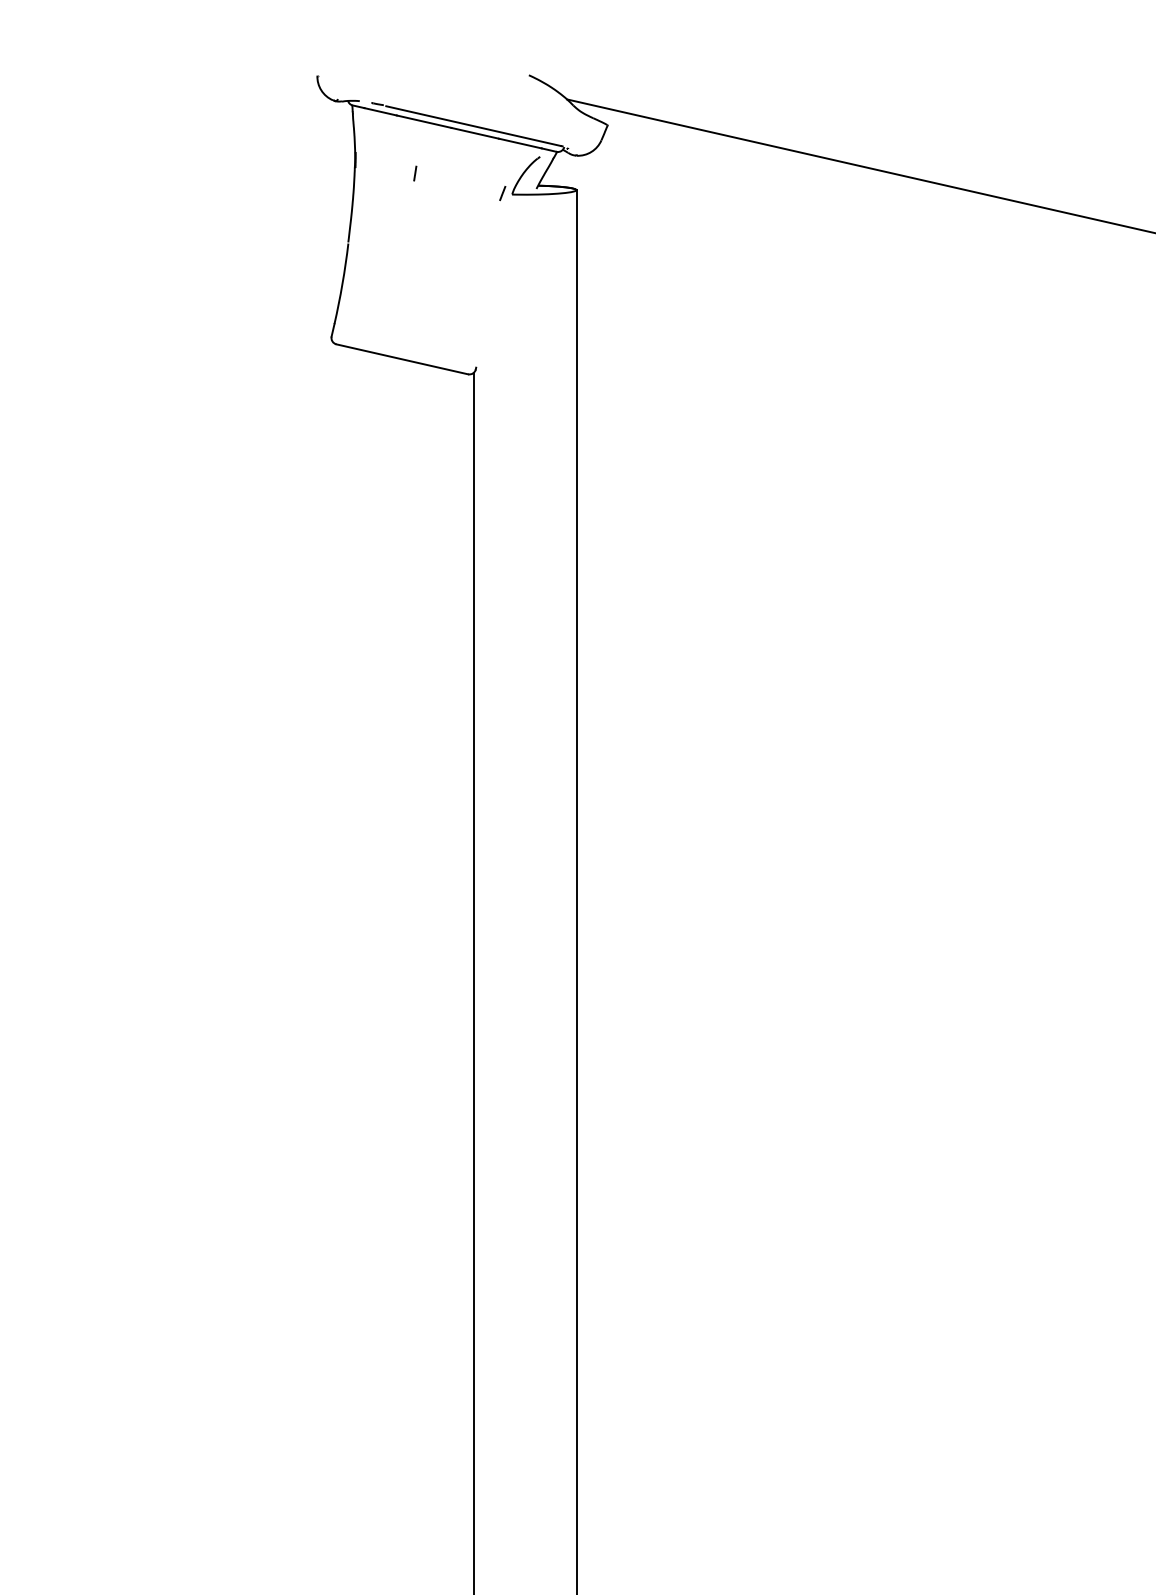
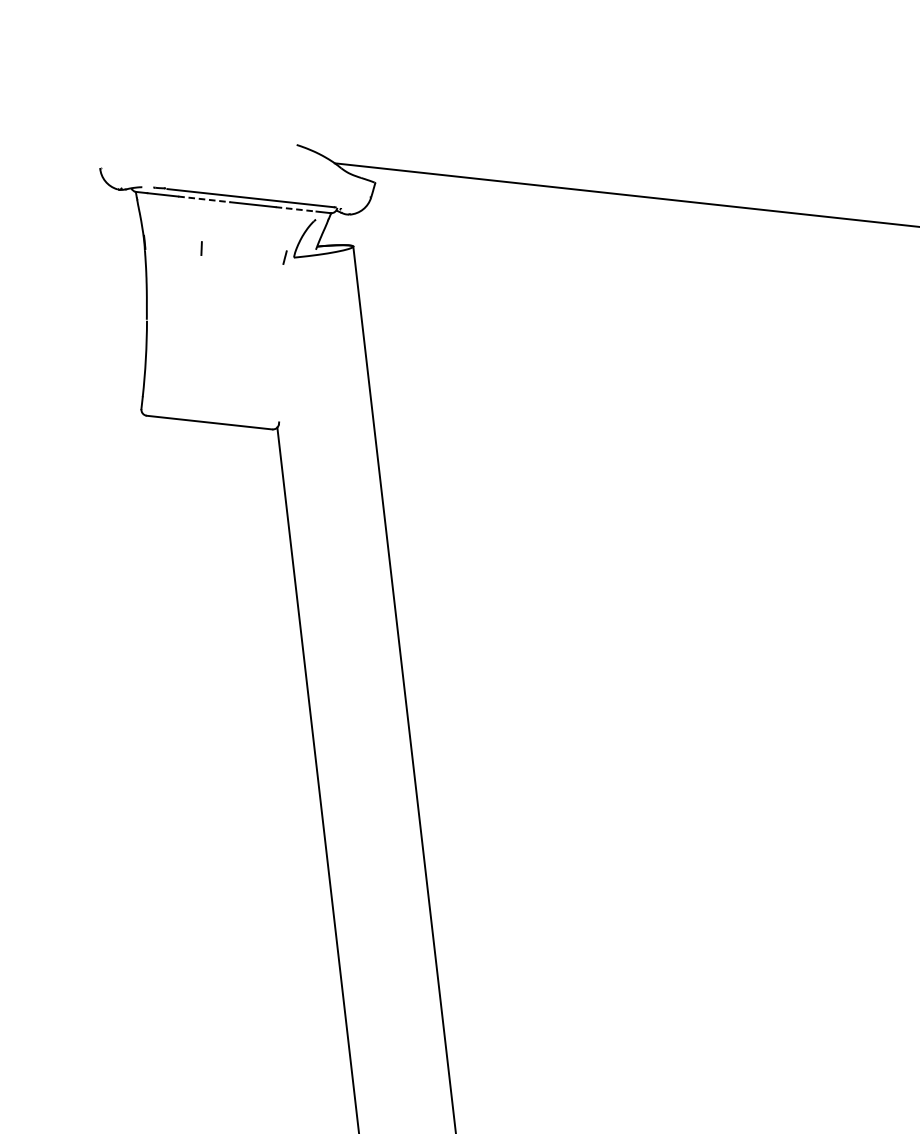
line: (424, 121) -> (204, 199), solid -> dashed
line: (520, 143) -> (296, 209), solid -> dashed

